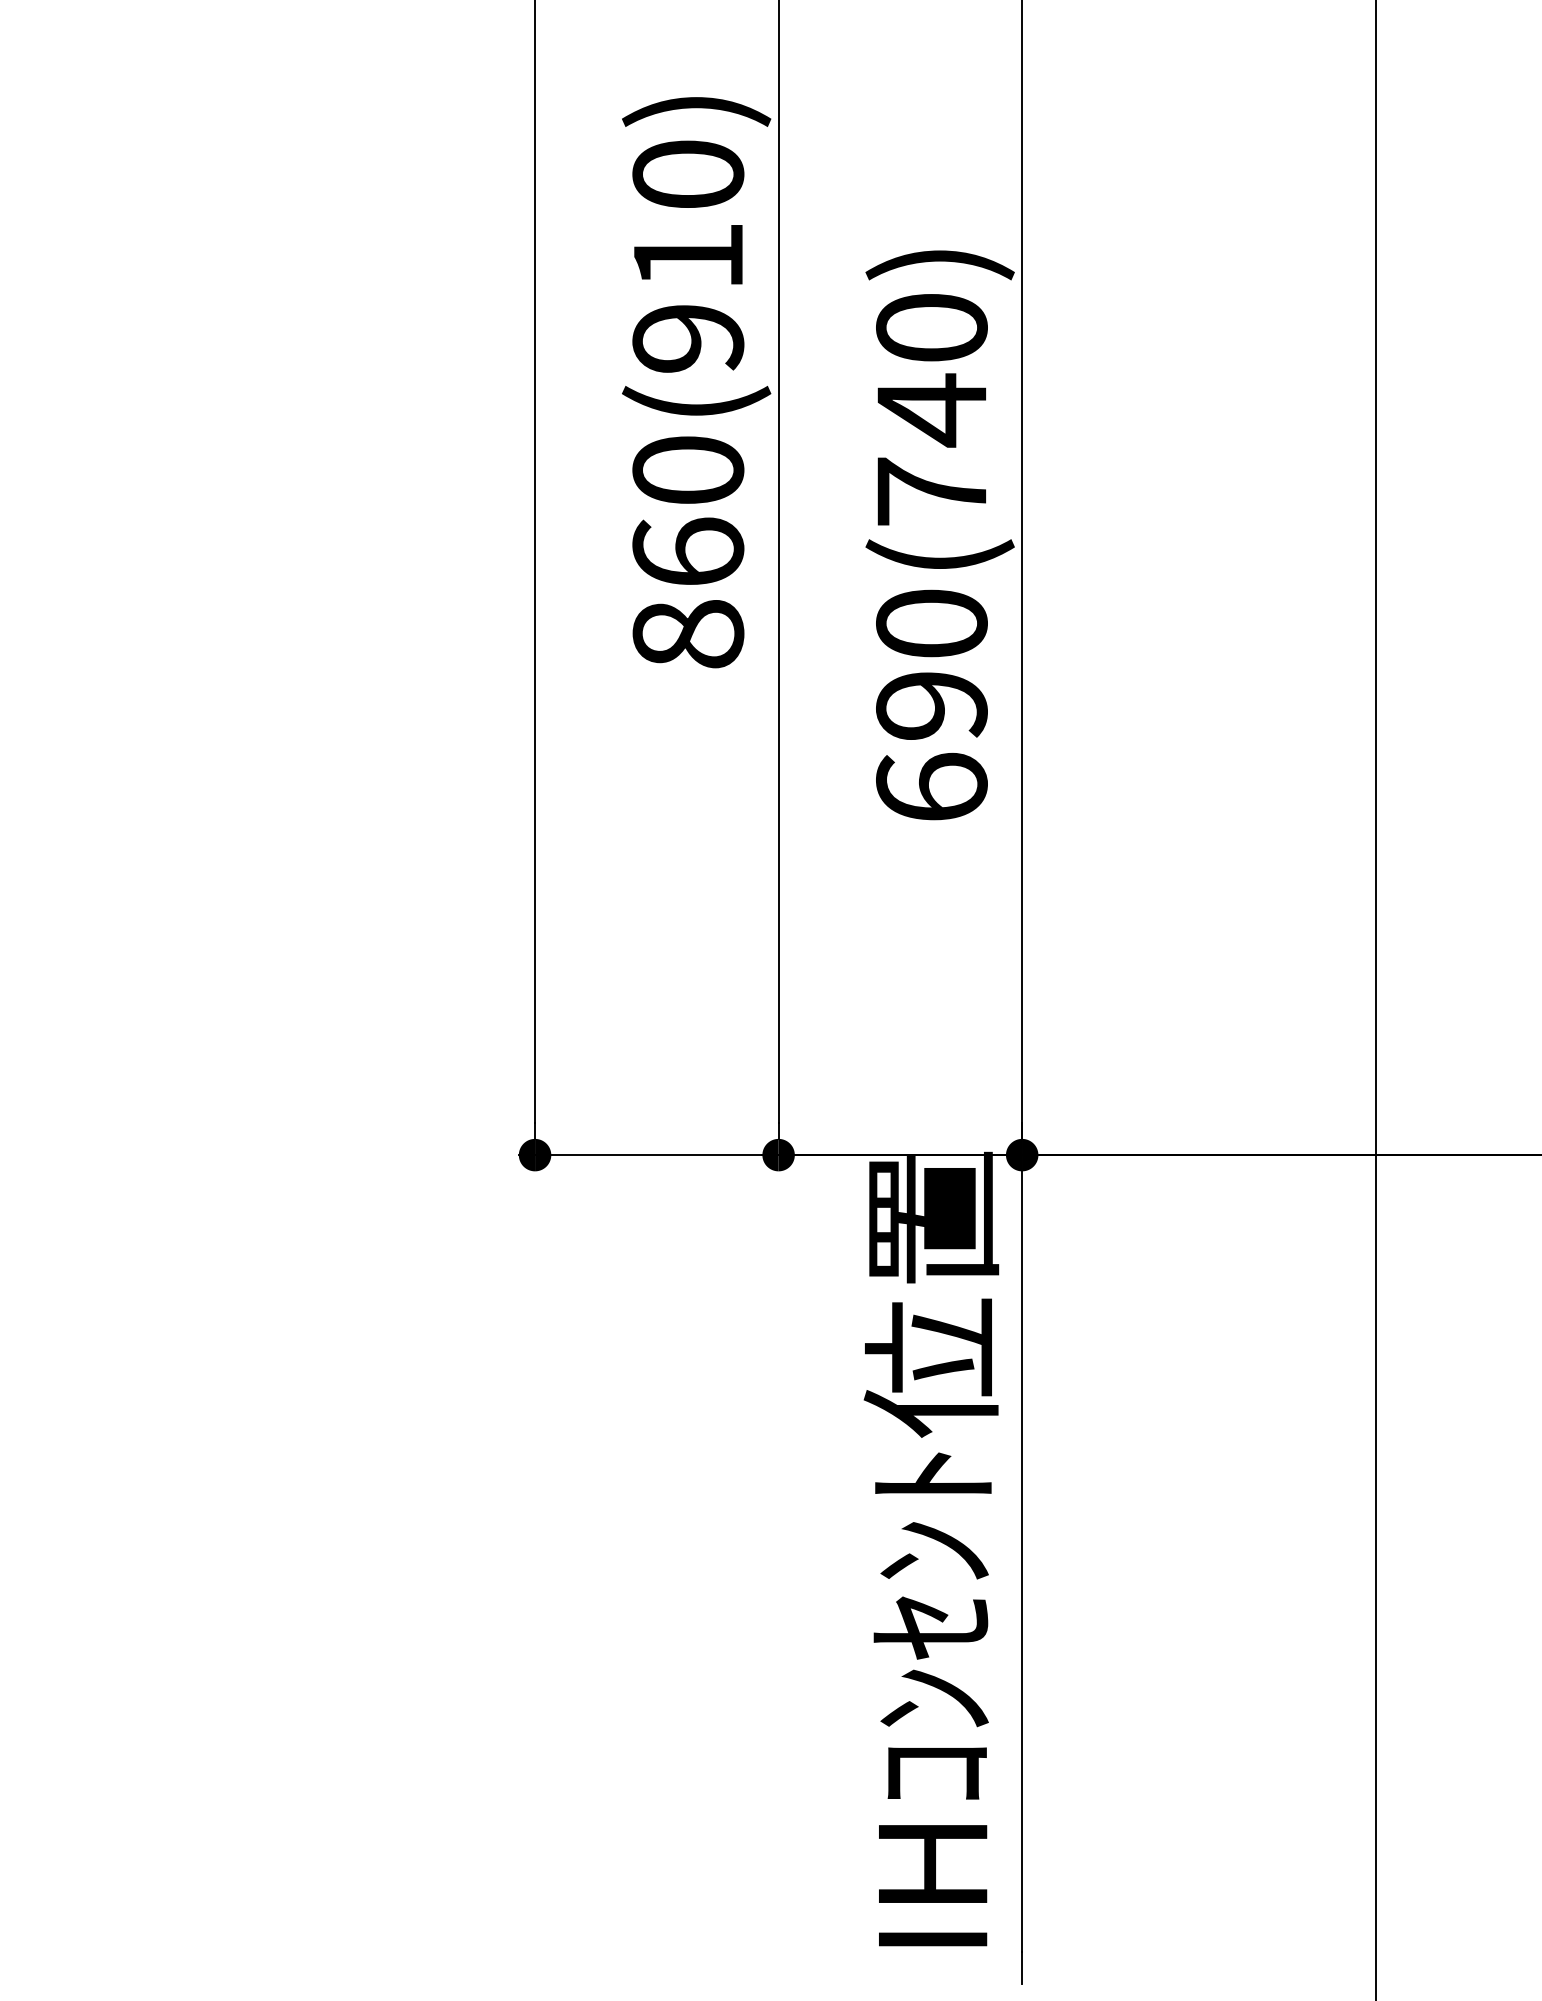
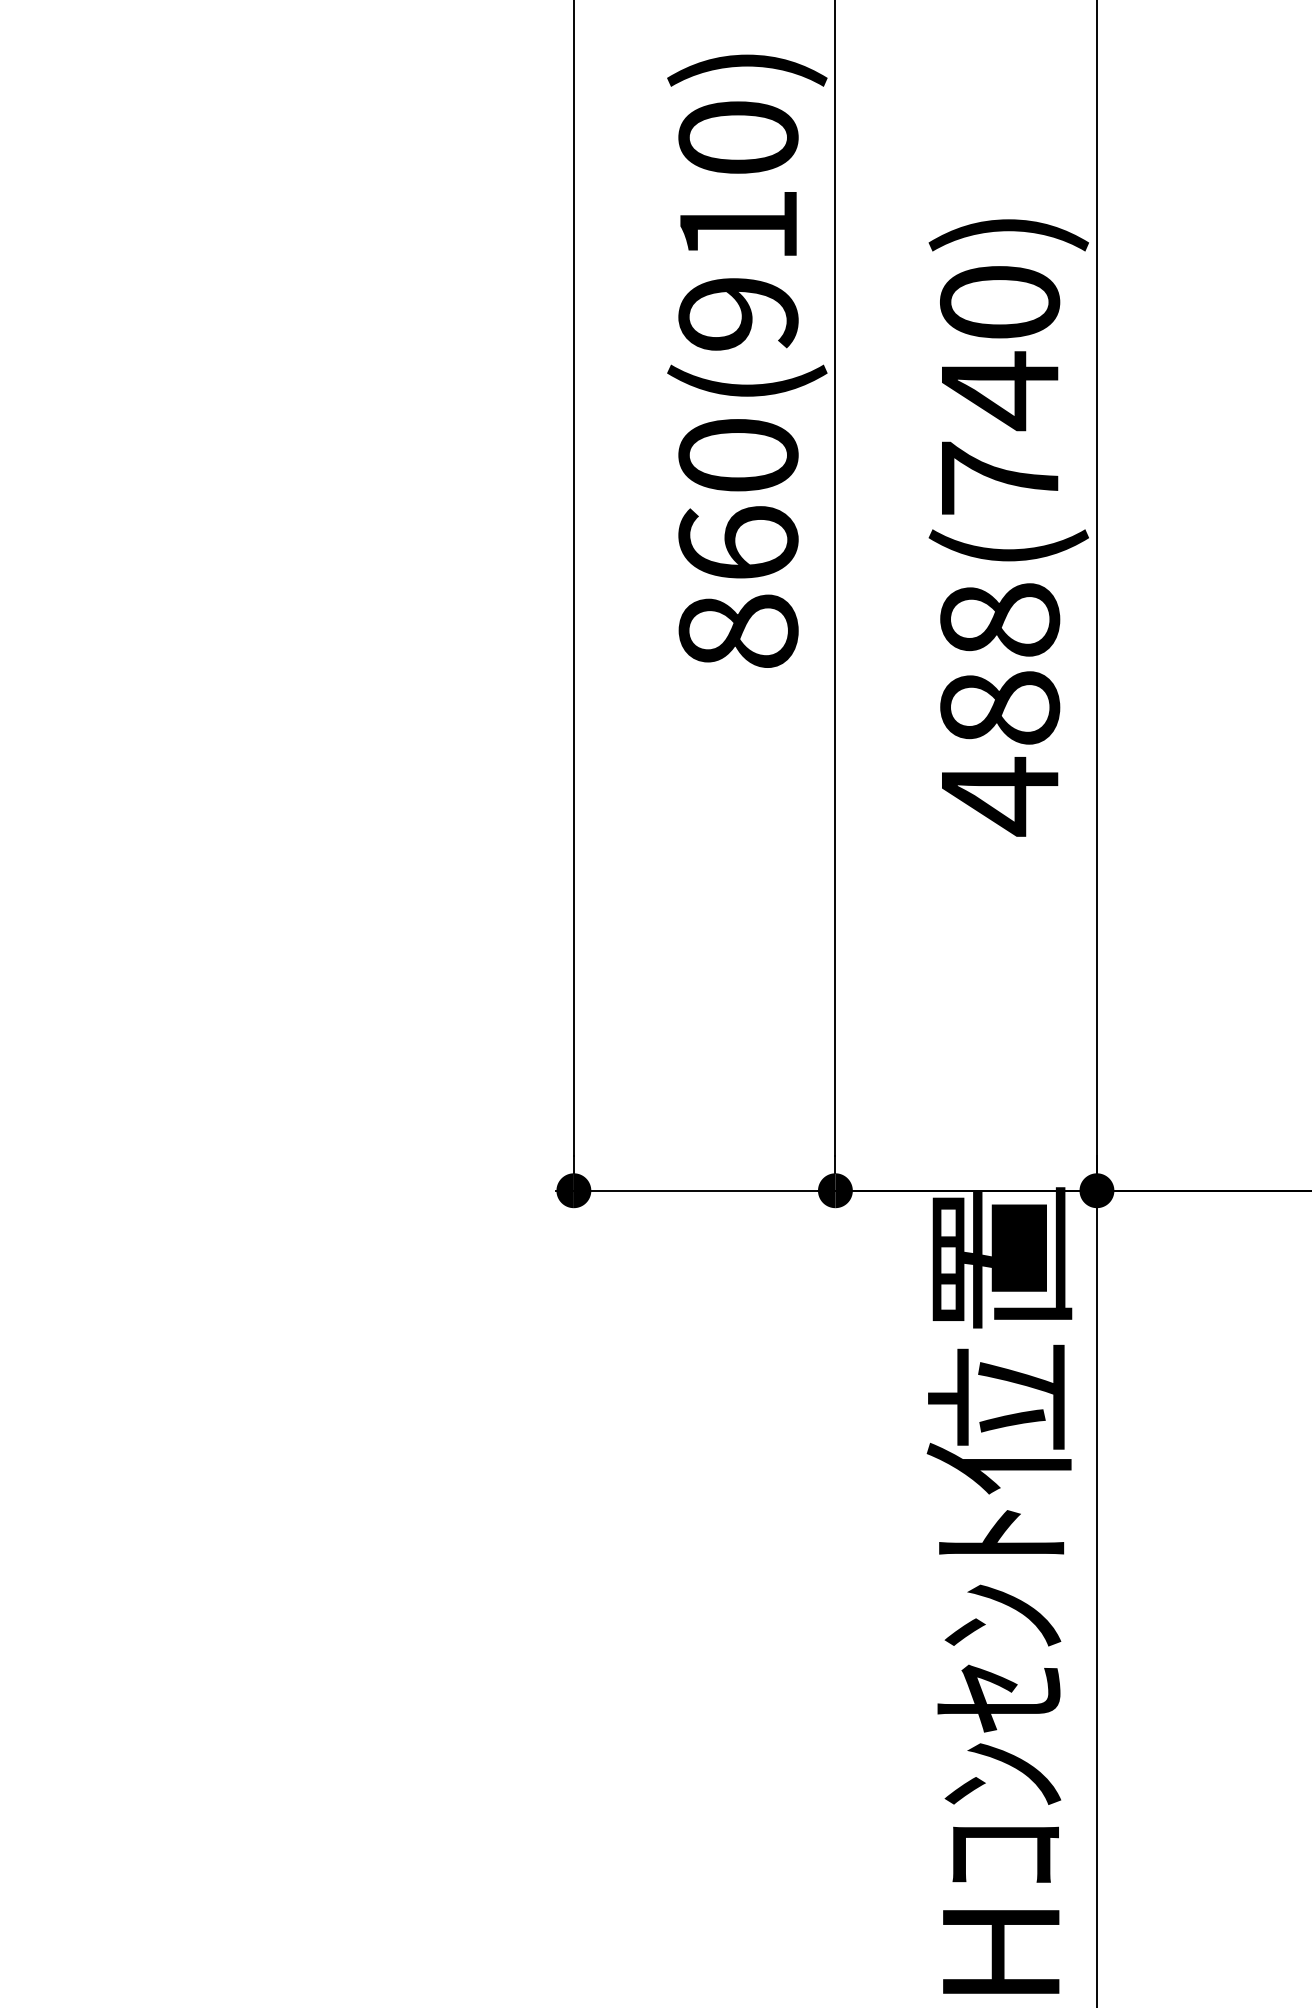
text: (931, 707) -> (999, 710), 690(740) -> 488(740)

